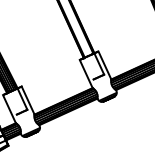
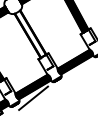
line: (64, 124) -> (33, 97), added

